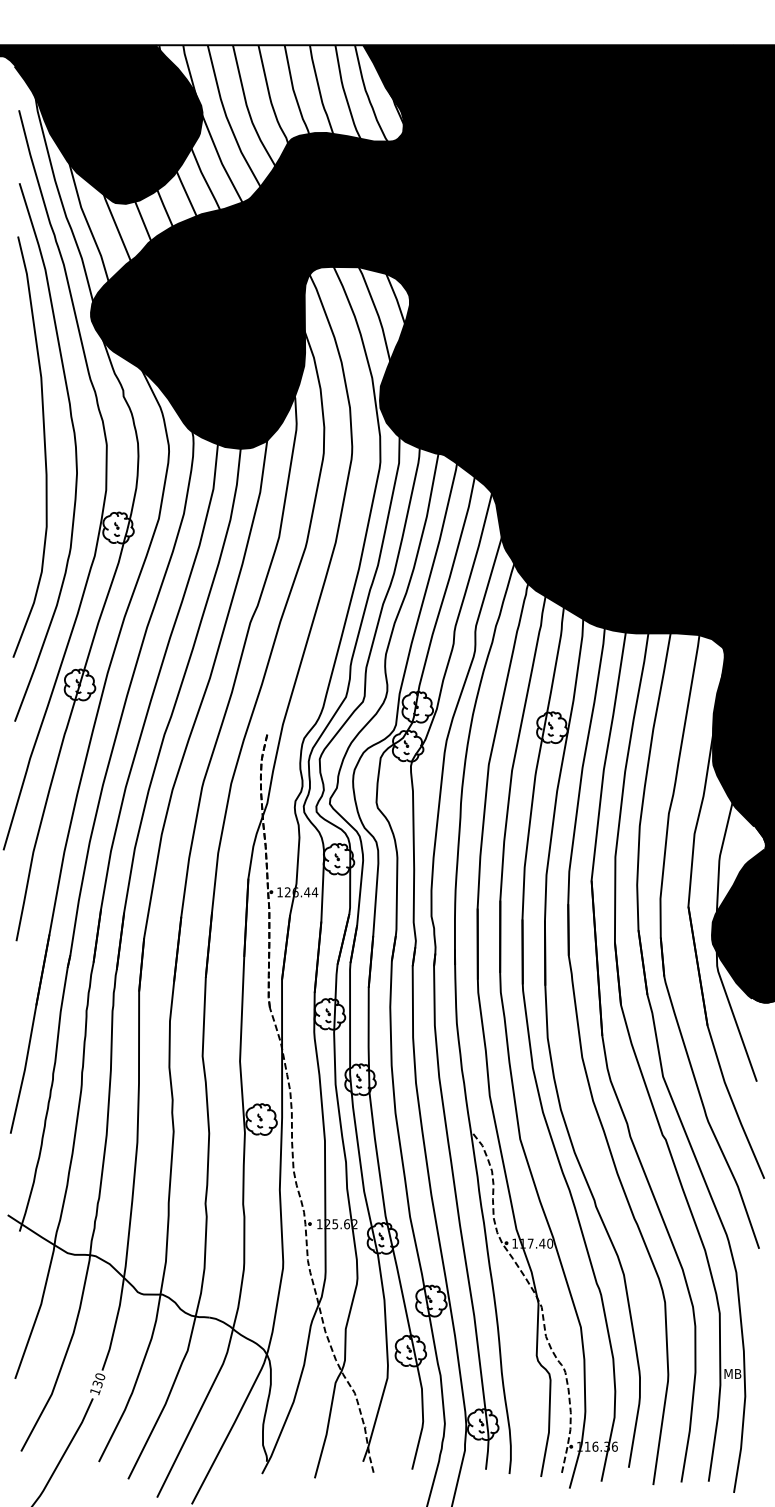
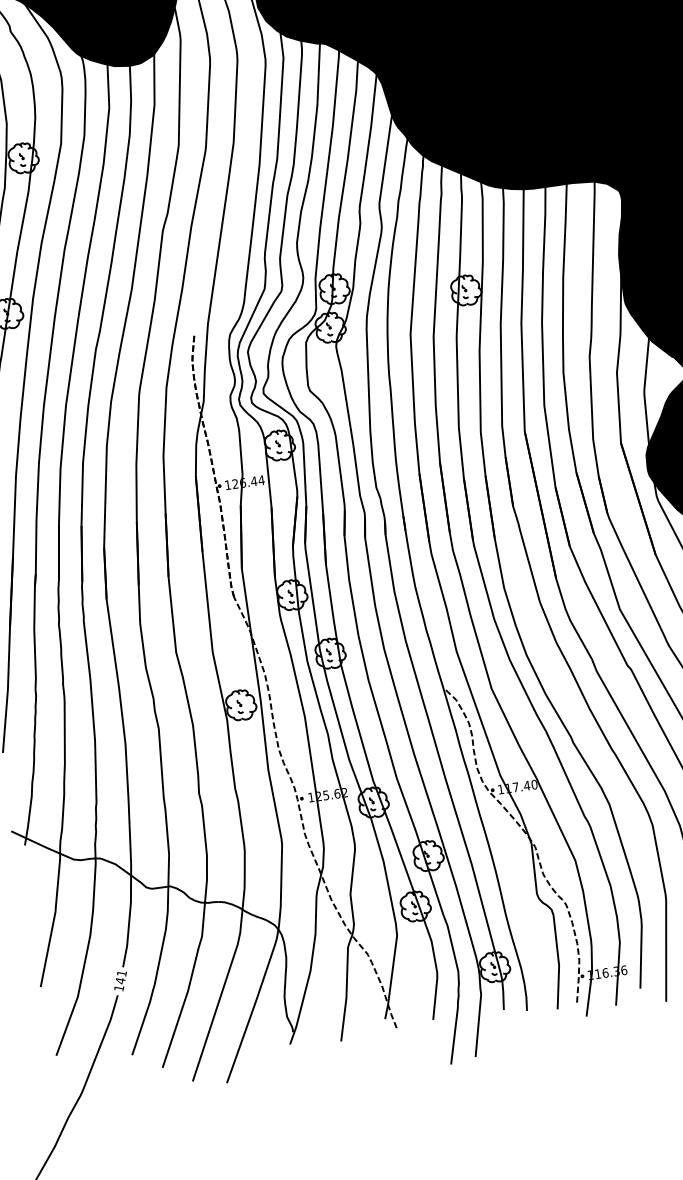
text: (98, 1380) -> (120, 977), 130 -> 141

